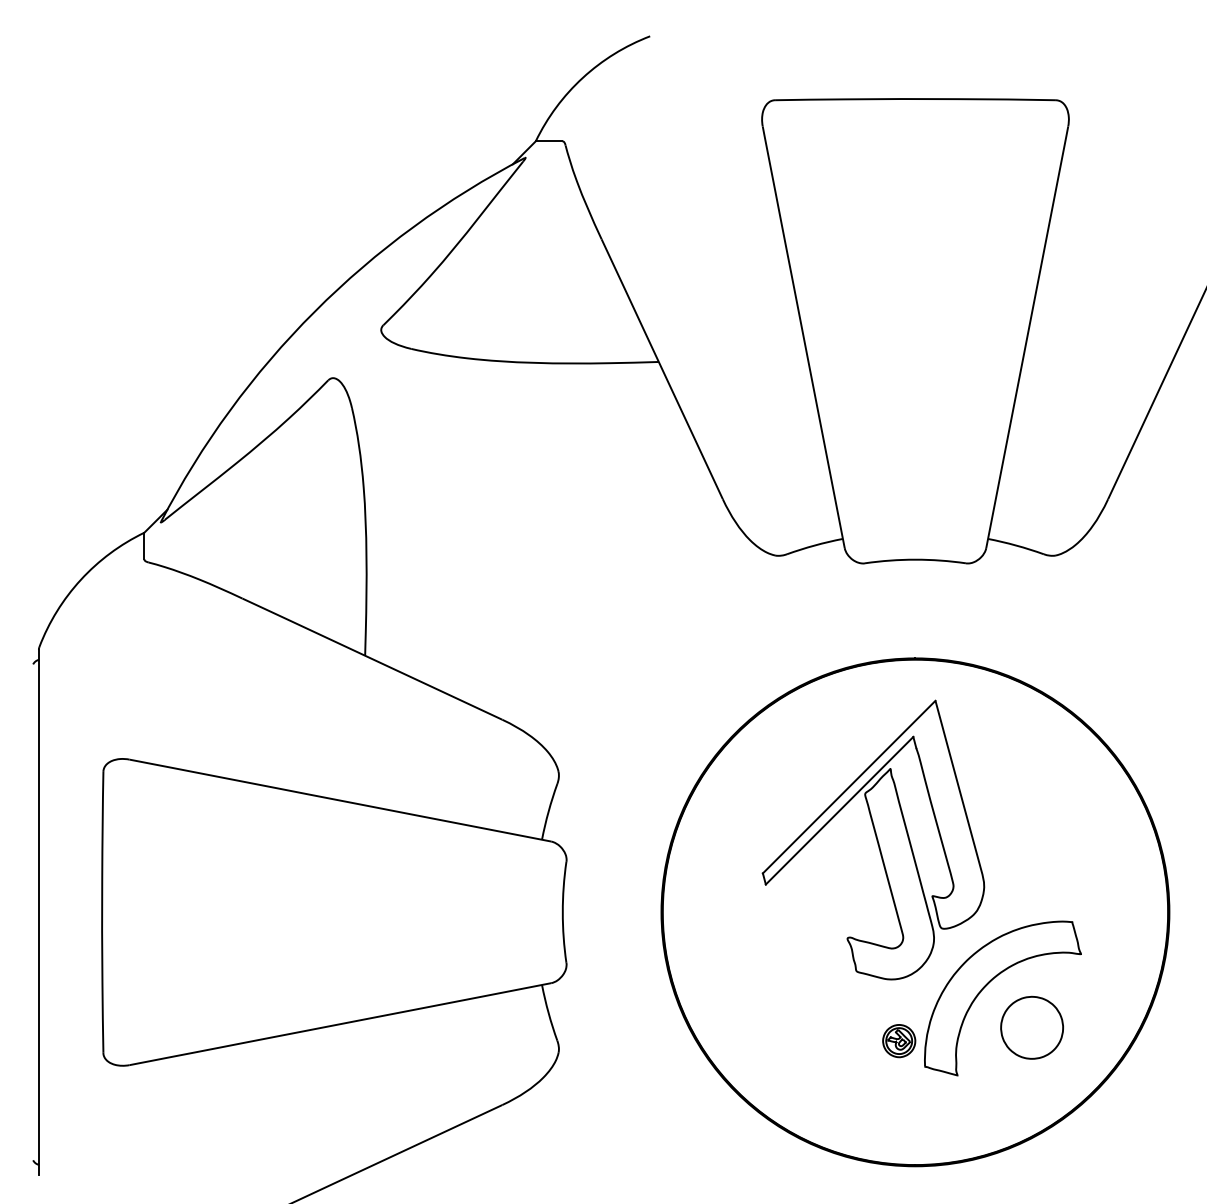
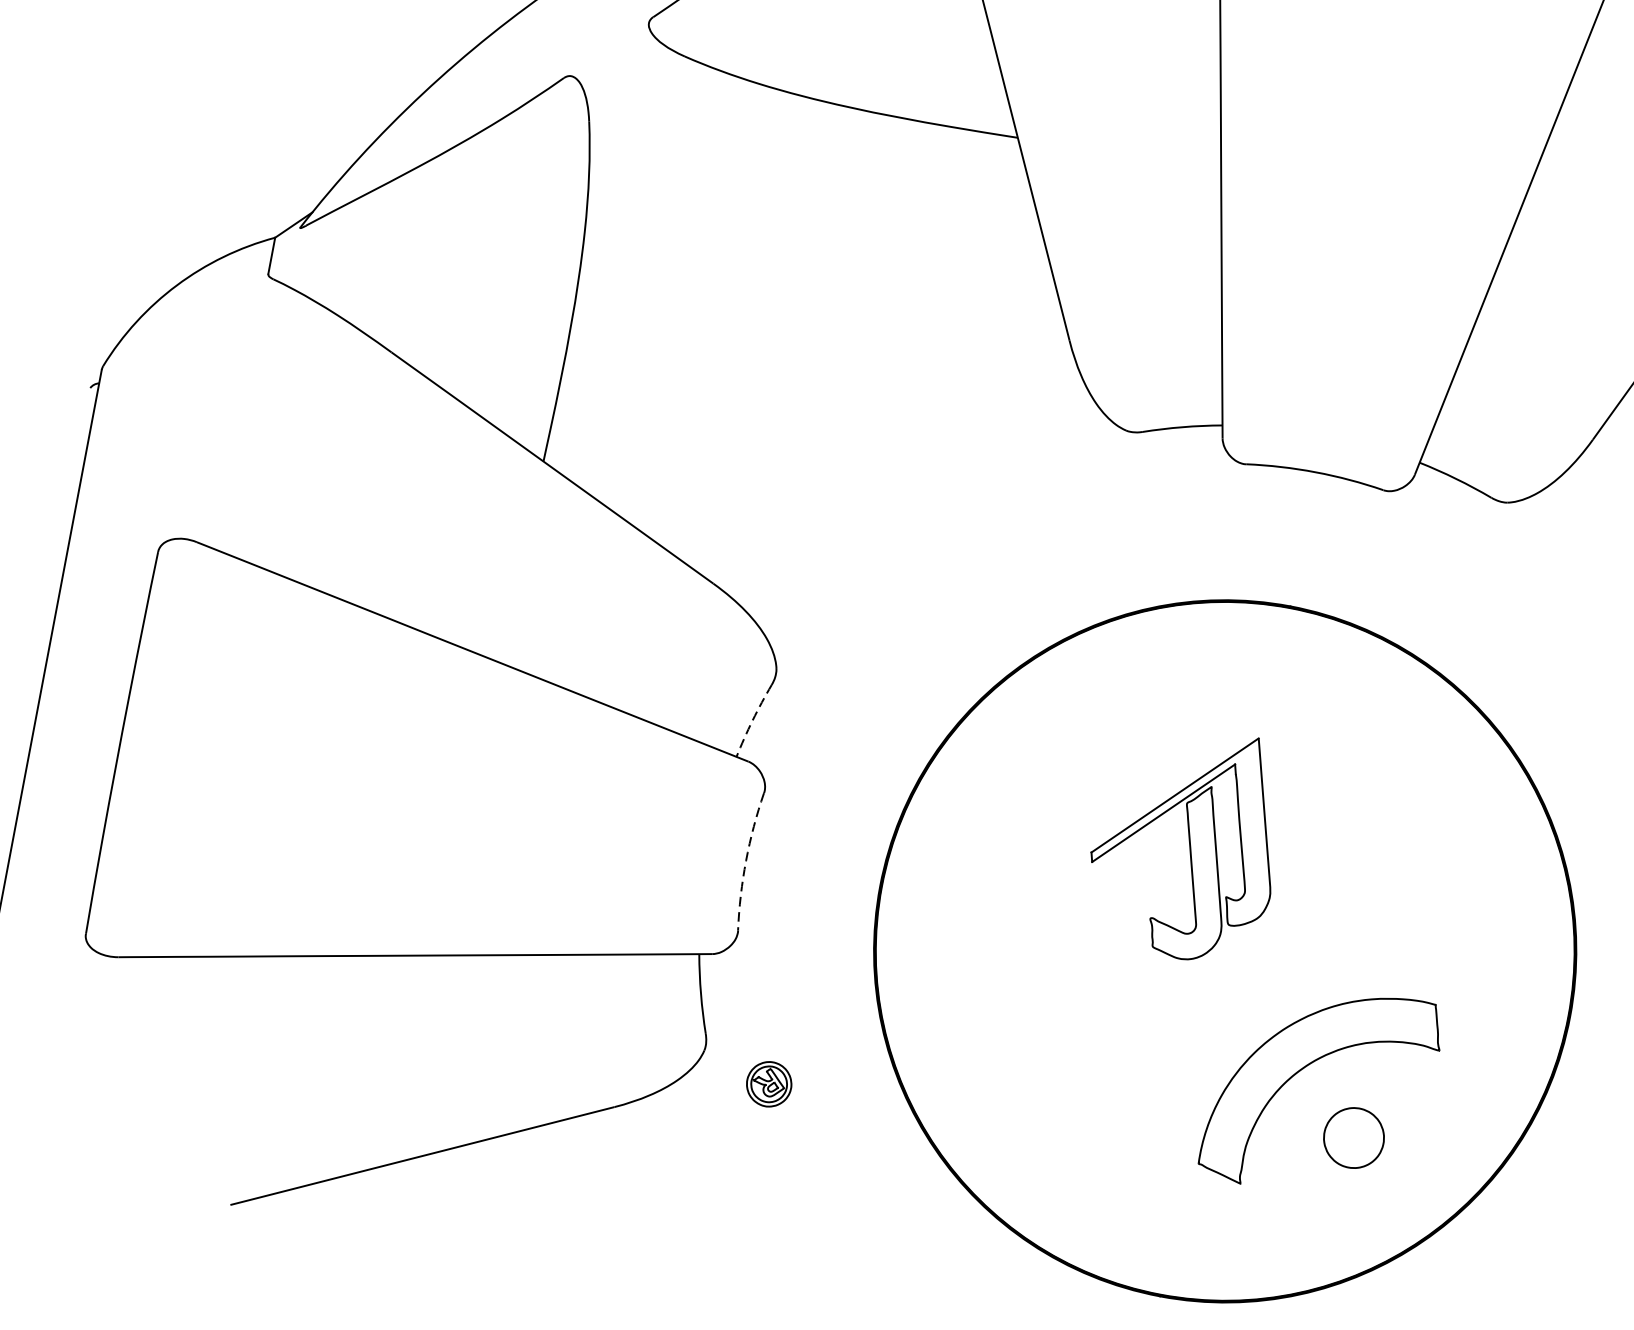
arc: (548, 811) -> (752, 720), solid -> dashed
part: (873, 839) -> (1186, 841), size x0.6
arc: (562, 912) -> (745, 860), solid -> dashed
part: (1031, 1027) -> (1353, 1137), size x0.7
part: (899, 1041) -> (769, 1084), moved

